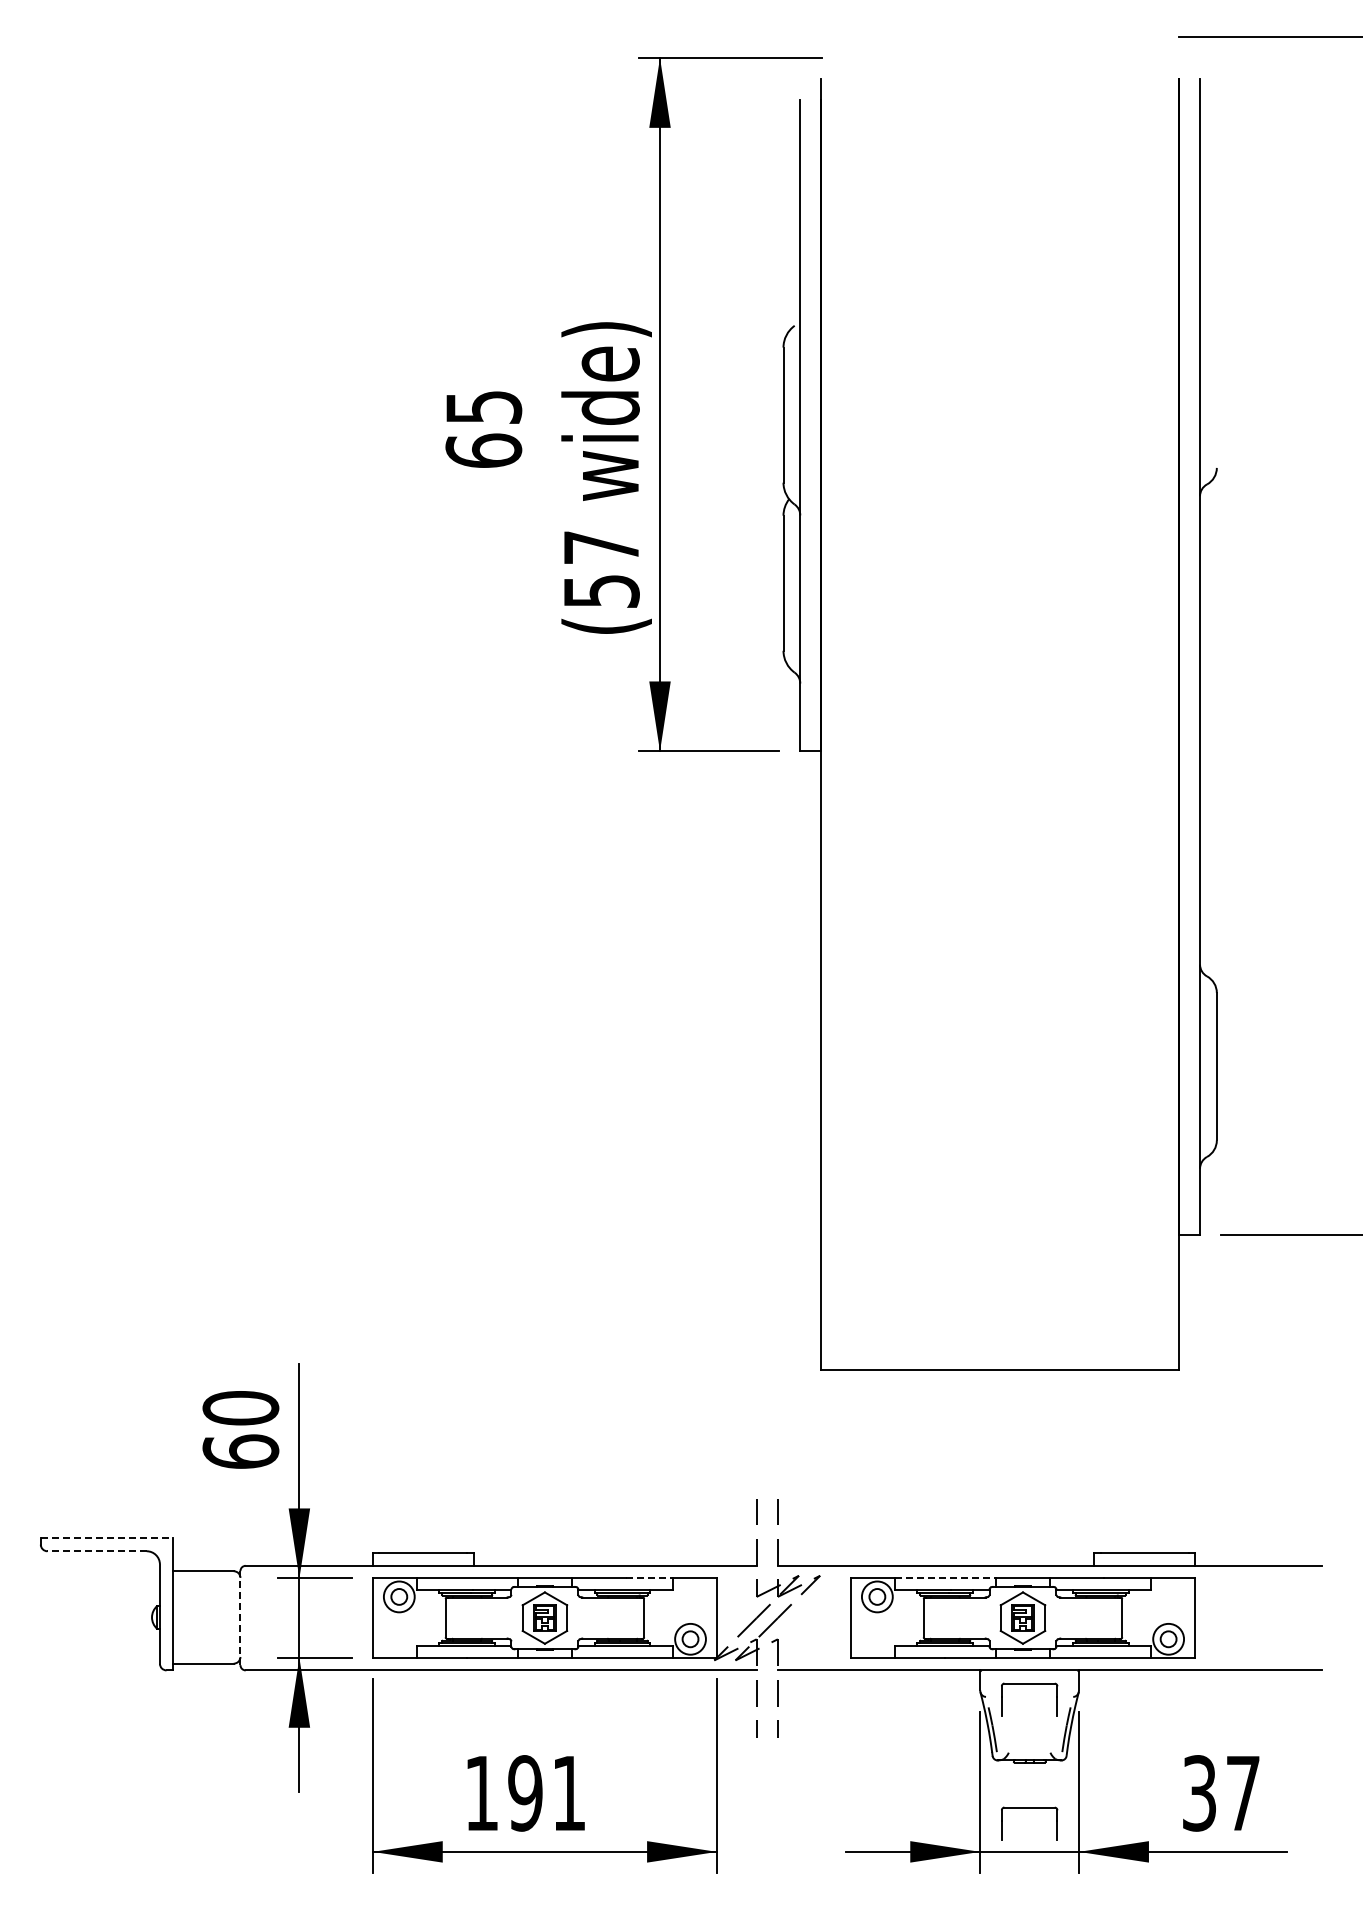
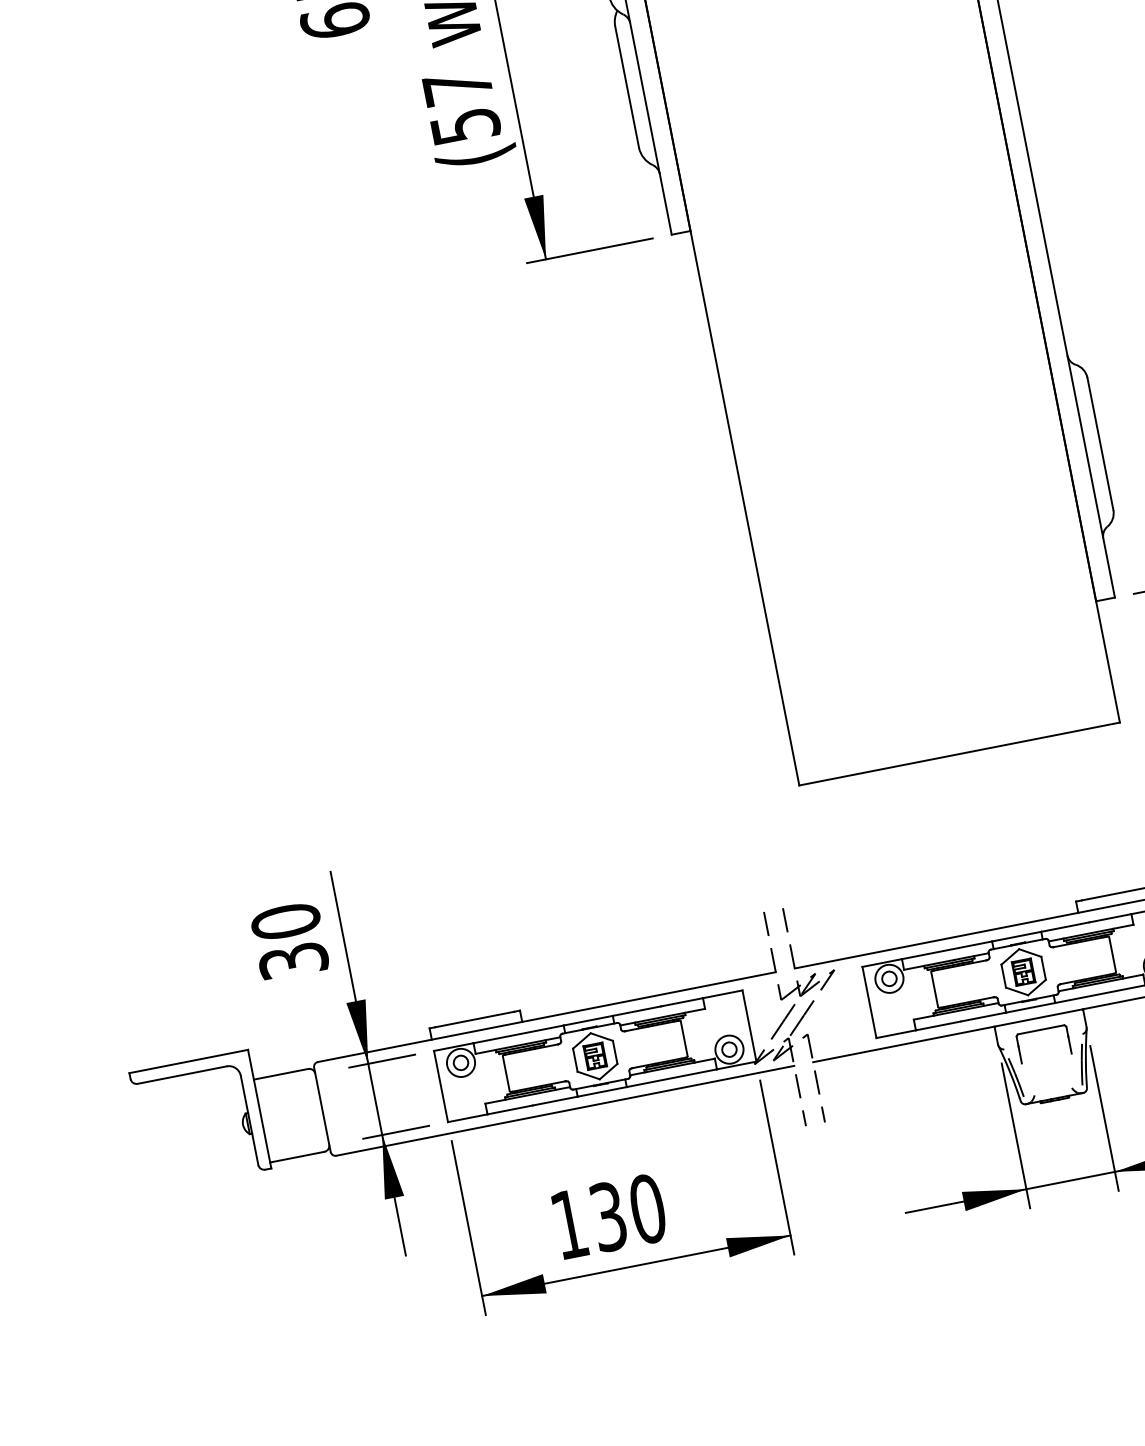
text: (240, 1451) -> (293, 960), 60 -> 30
line: (107, 1538) -> (189, 1061), dashed -> solid
line: (97, 1551) -> (182, 1075), dashed -> solid
line: (649, 1578) -> (682, 1002), dashed -> solid
line: (945, 1578) -> (947, 950), dashed -> solid
line: (240, 1618) -> (322, 1110), dashed -> solid
text: (547, 1793) -> (628, 1213), 191 -> 130
part: (1029, 1808) -> (1062, 1141), removed

